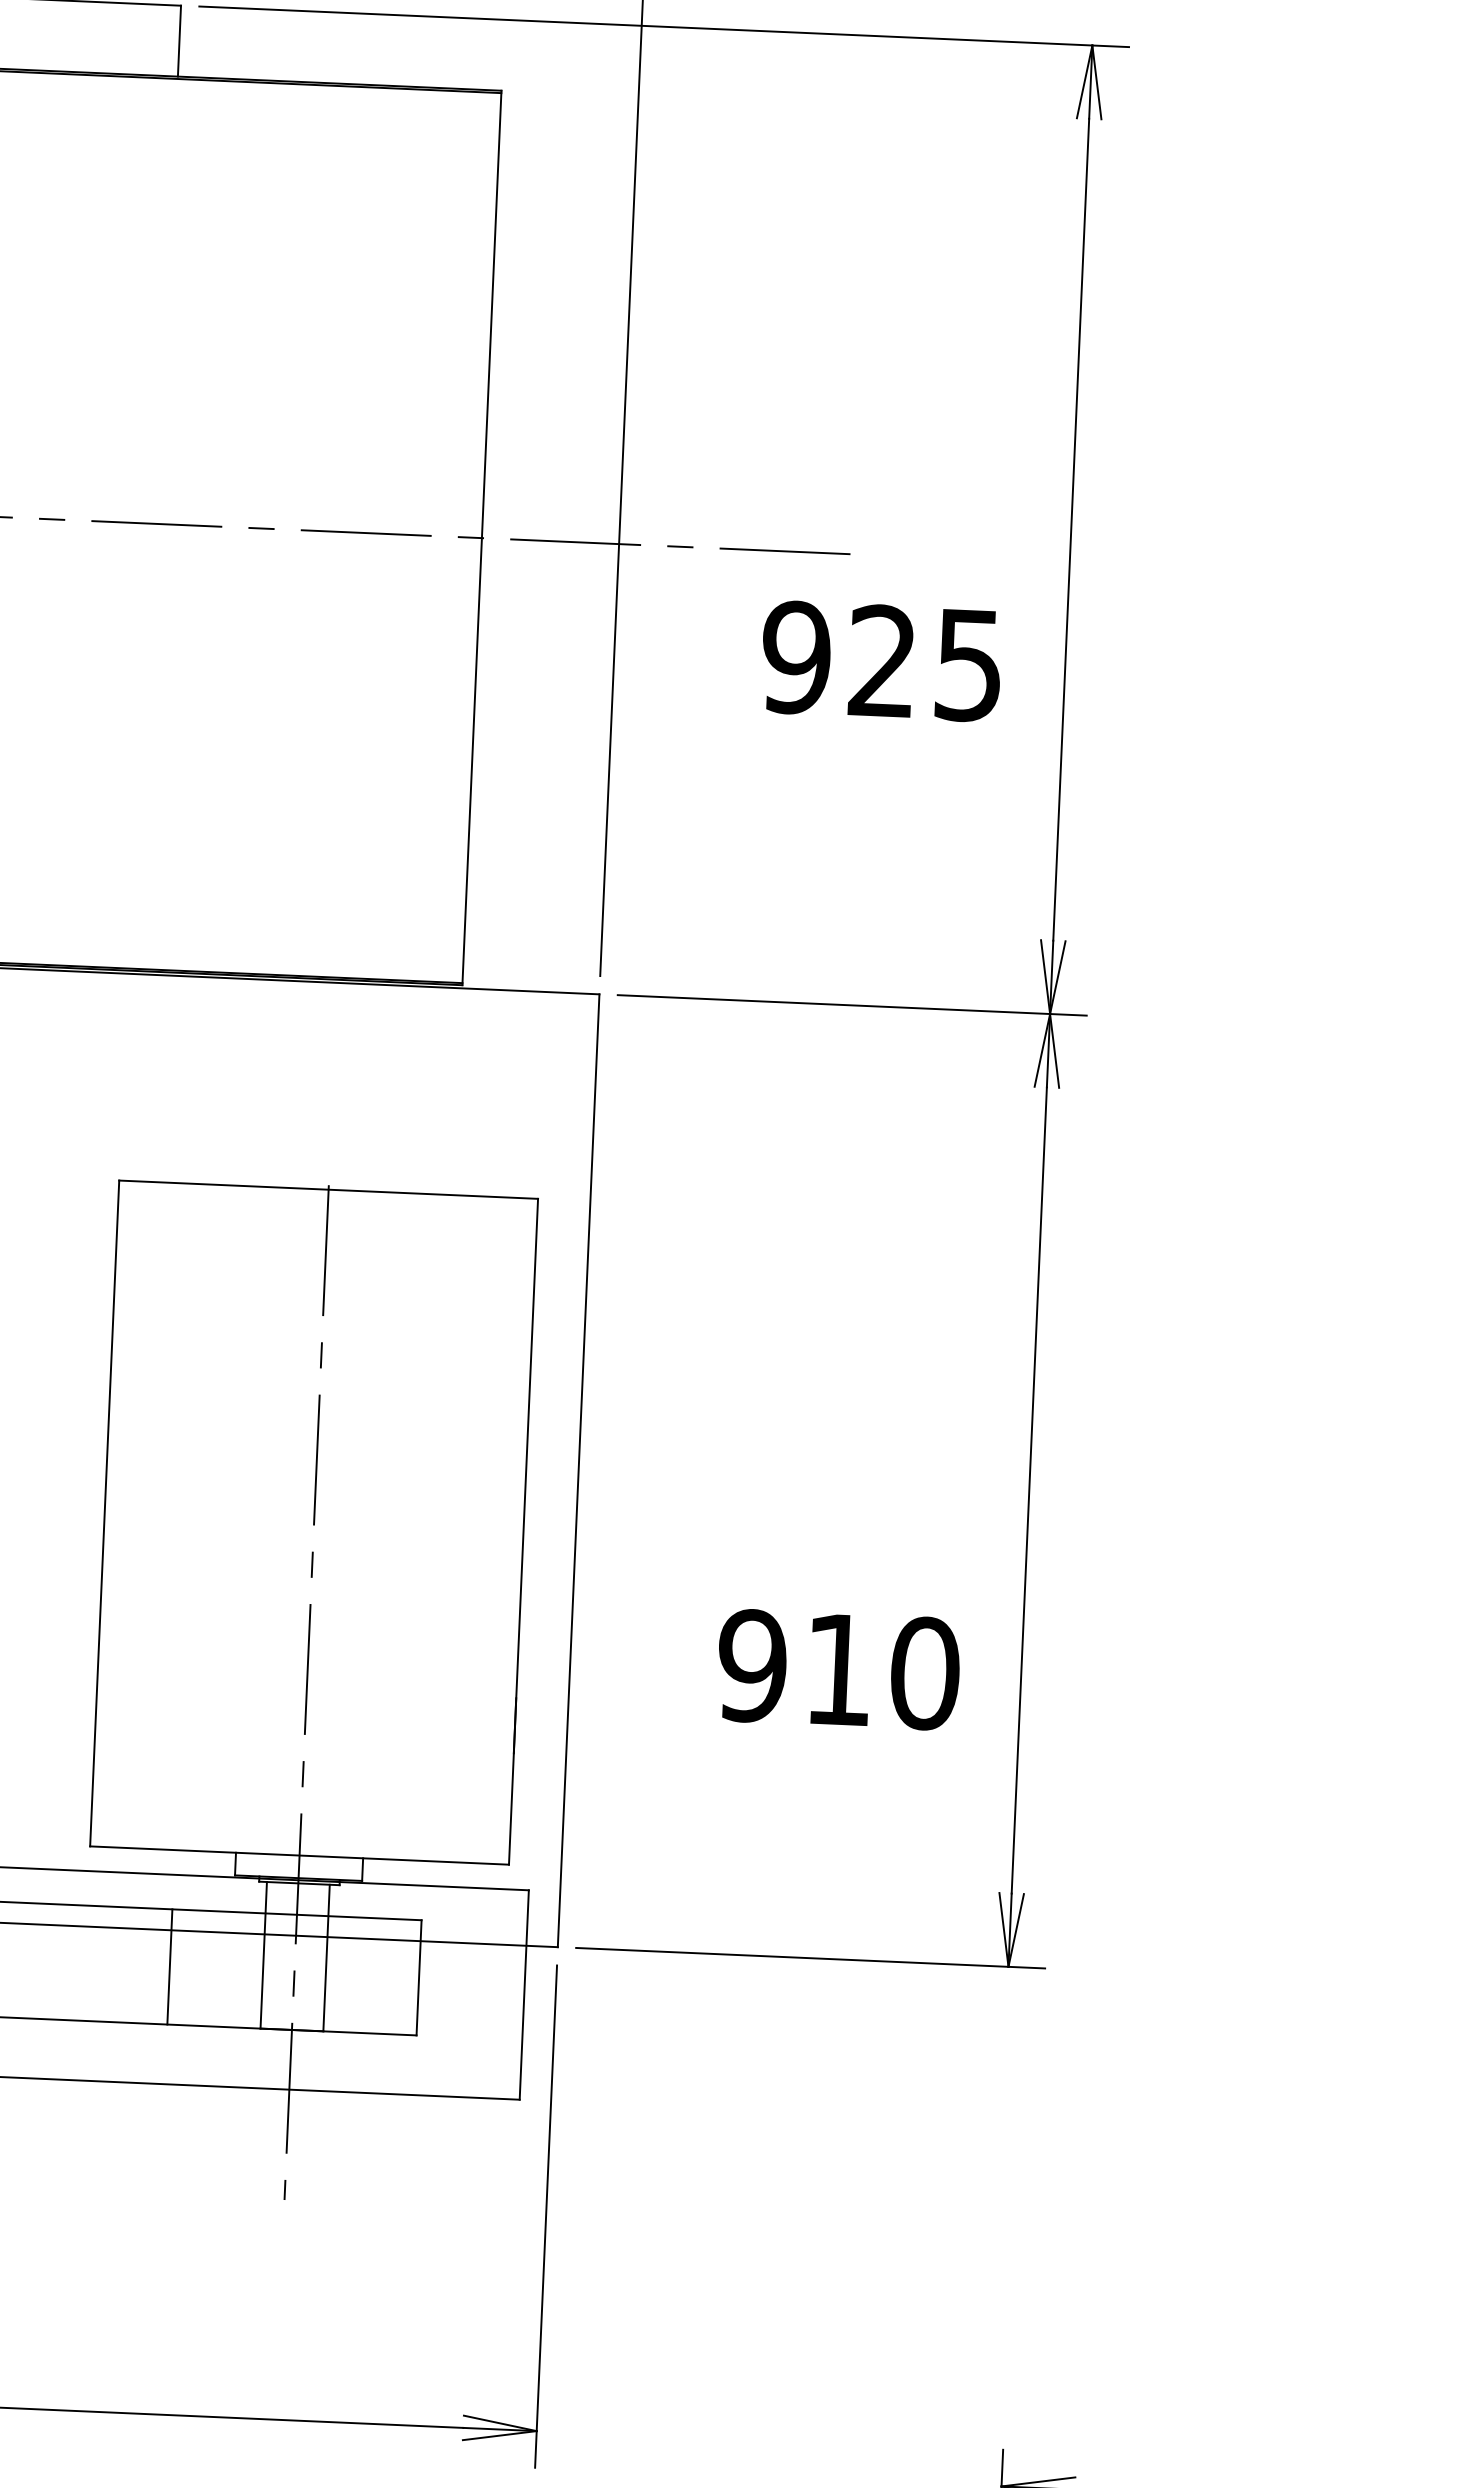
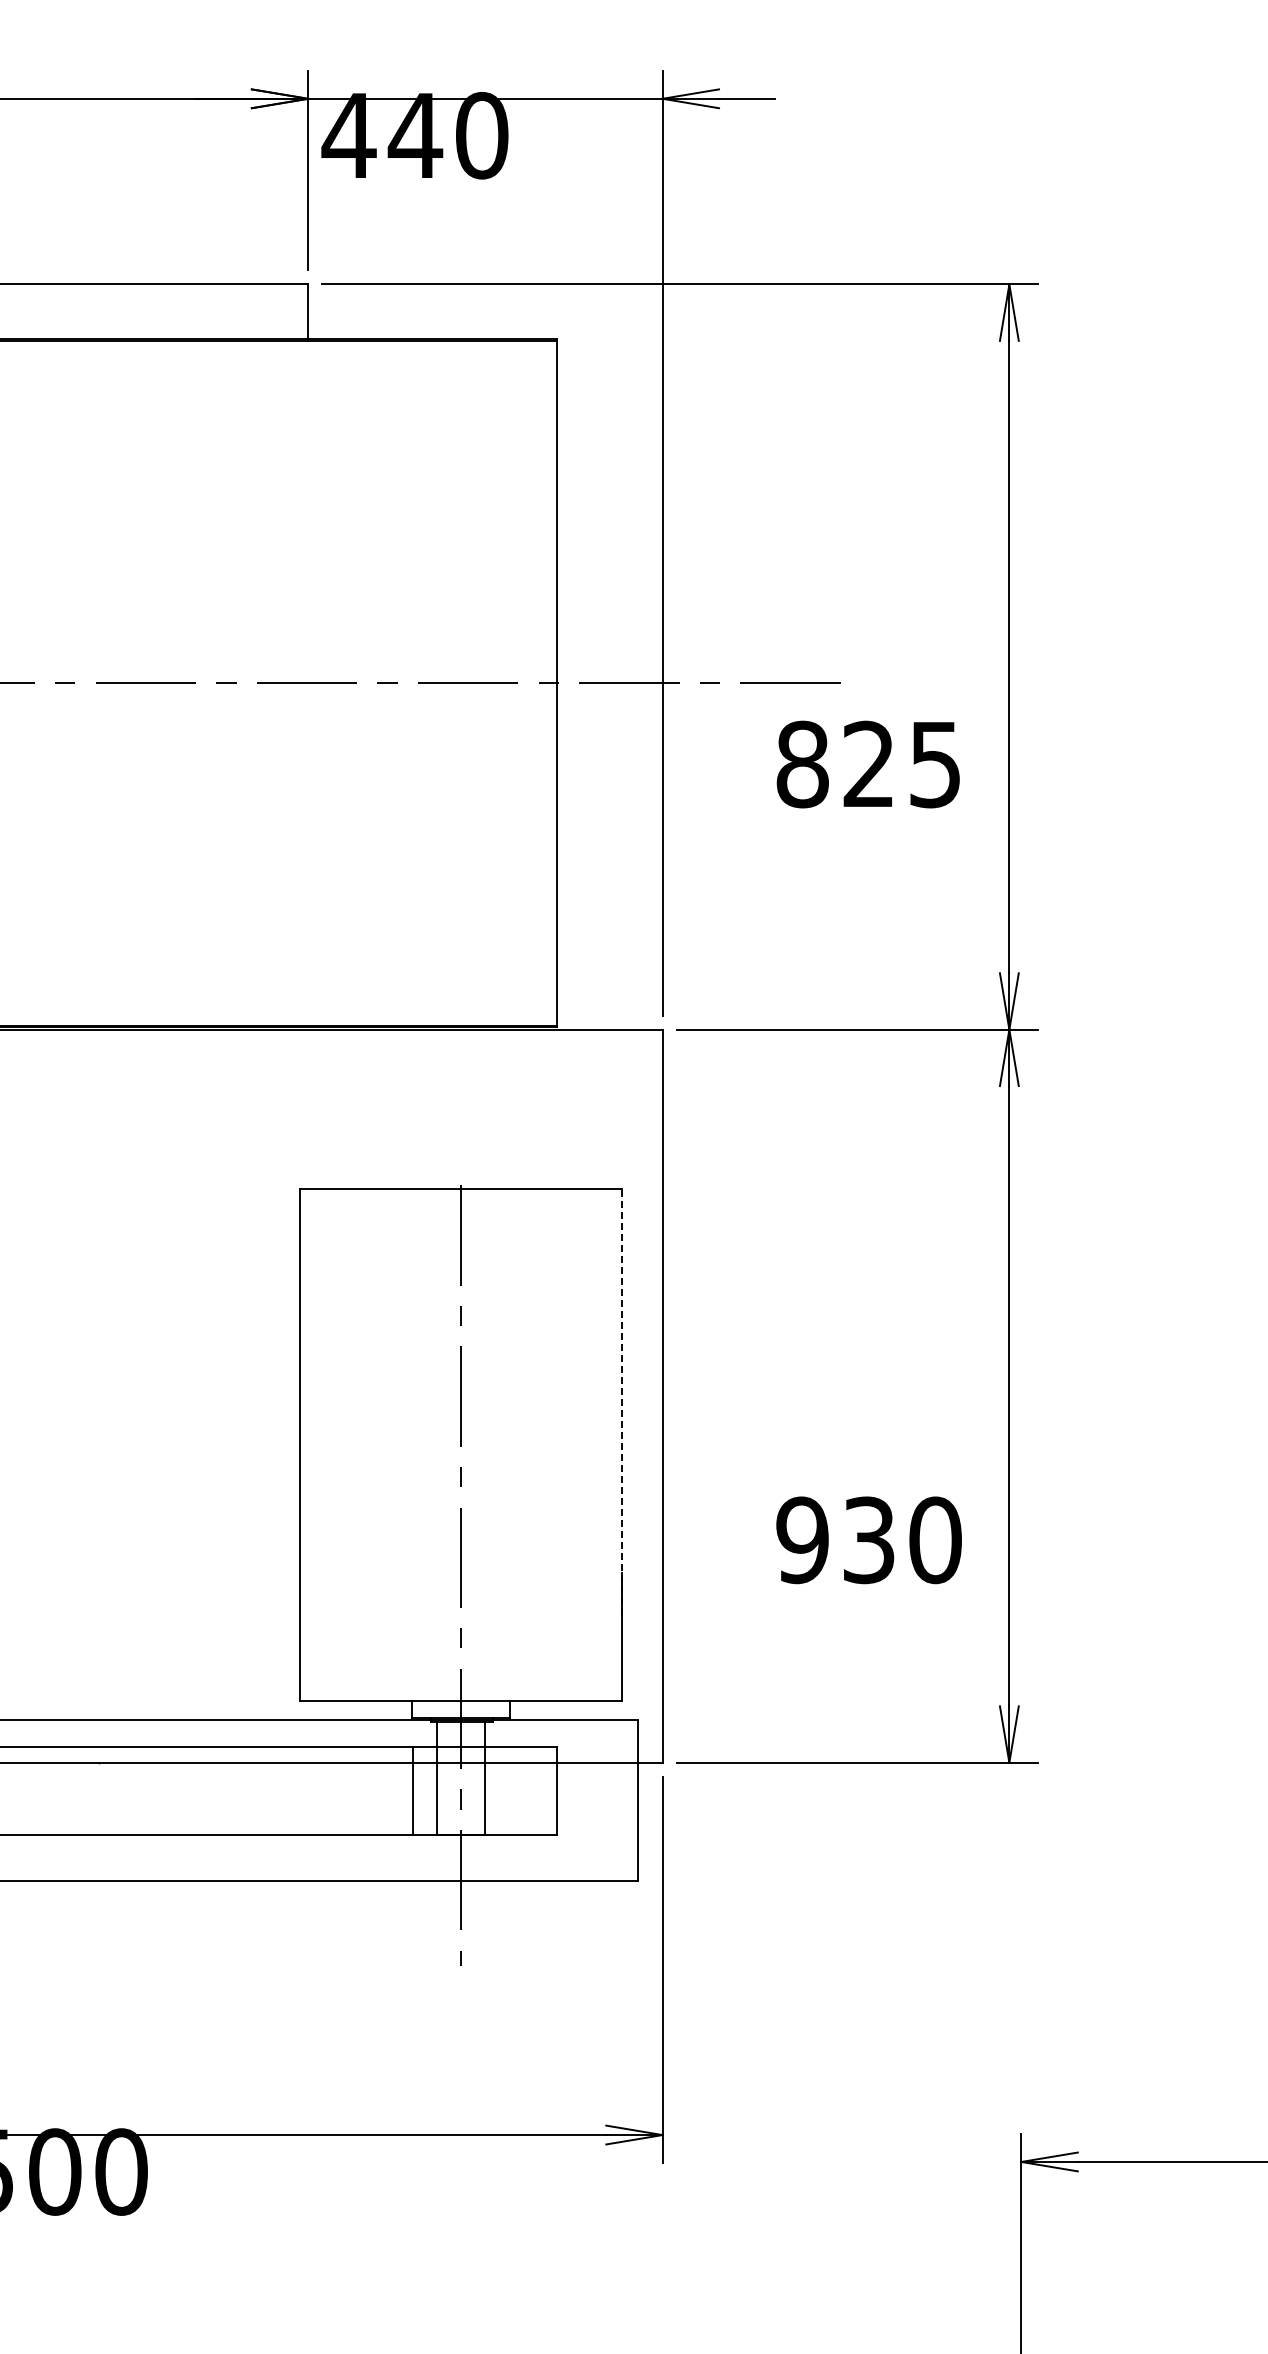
text: (796, 657) -> (802, 764), 925 -> 825
line: (526, 1475) -> (622, 1401), solid -> dashed
text: (839, 1670) -> (869, 1540), 910 -> 930
line: (170, 1966) -> (413, 1790), moved

